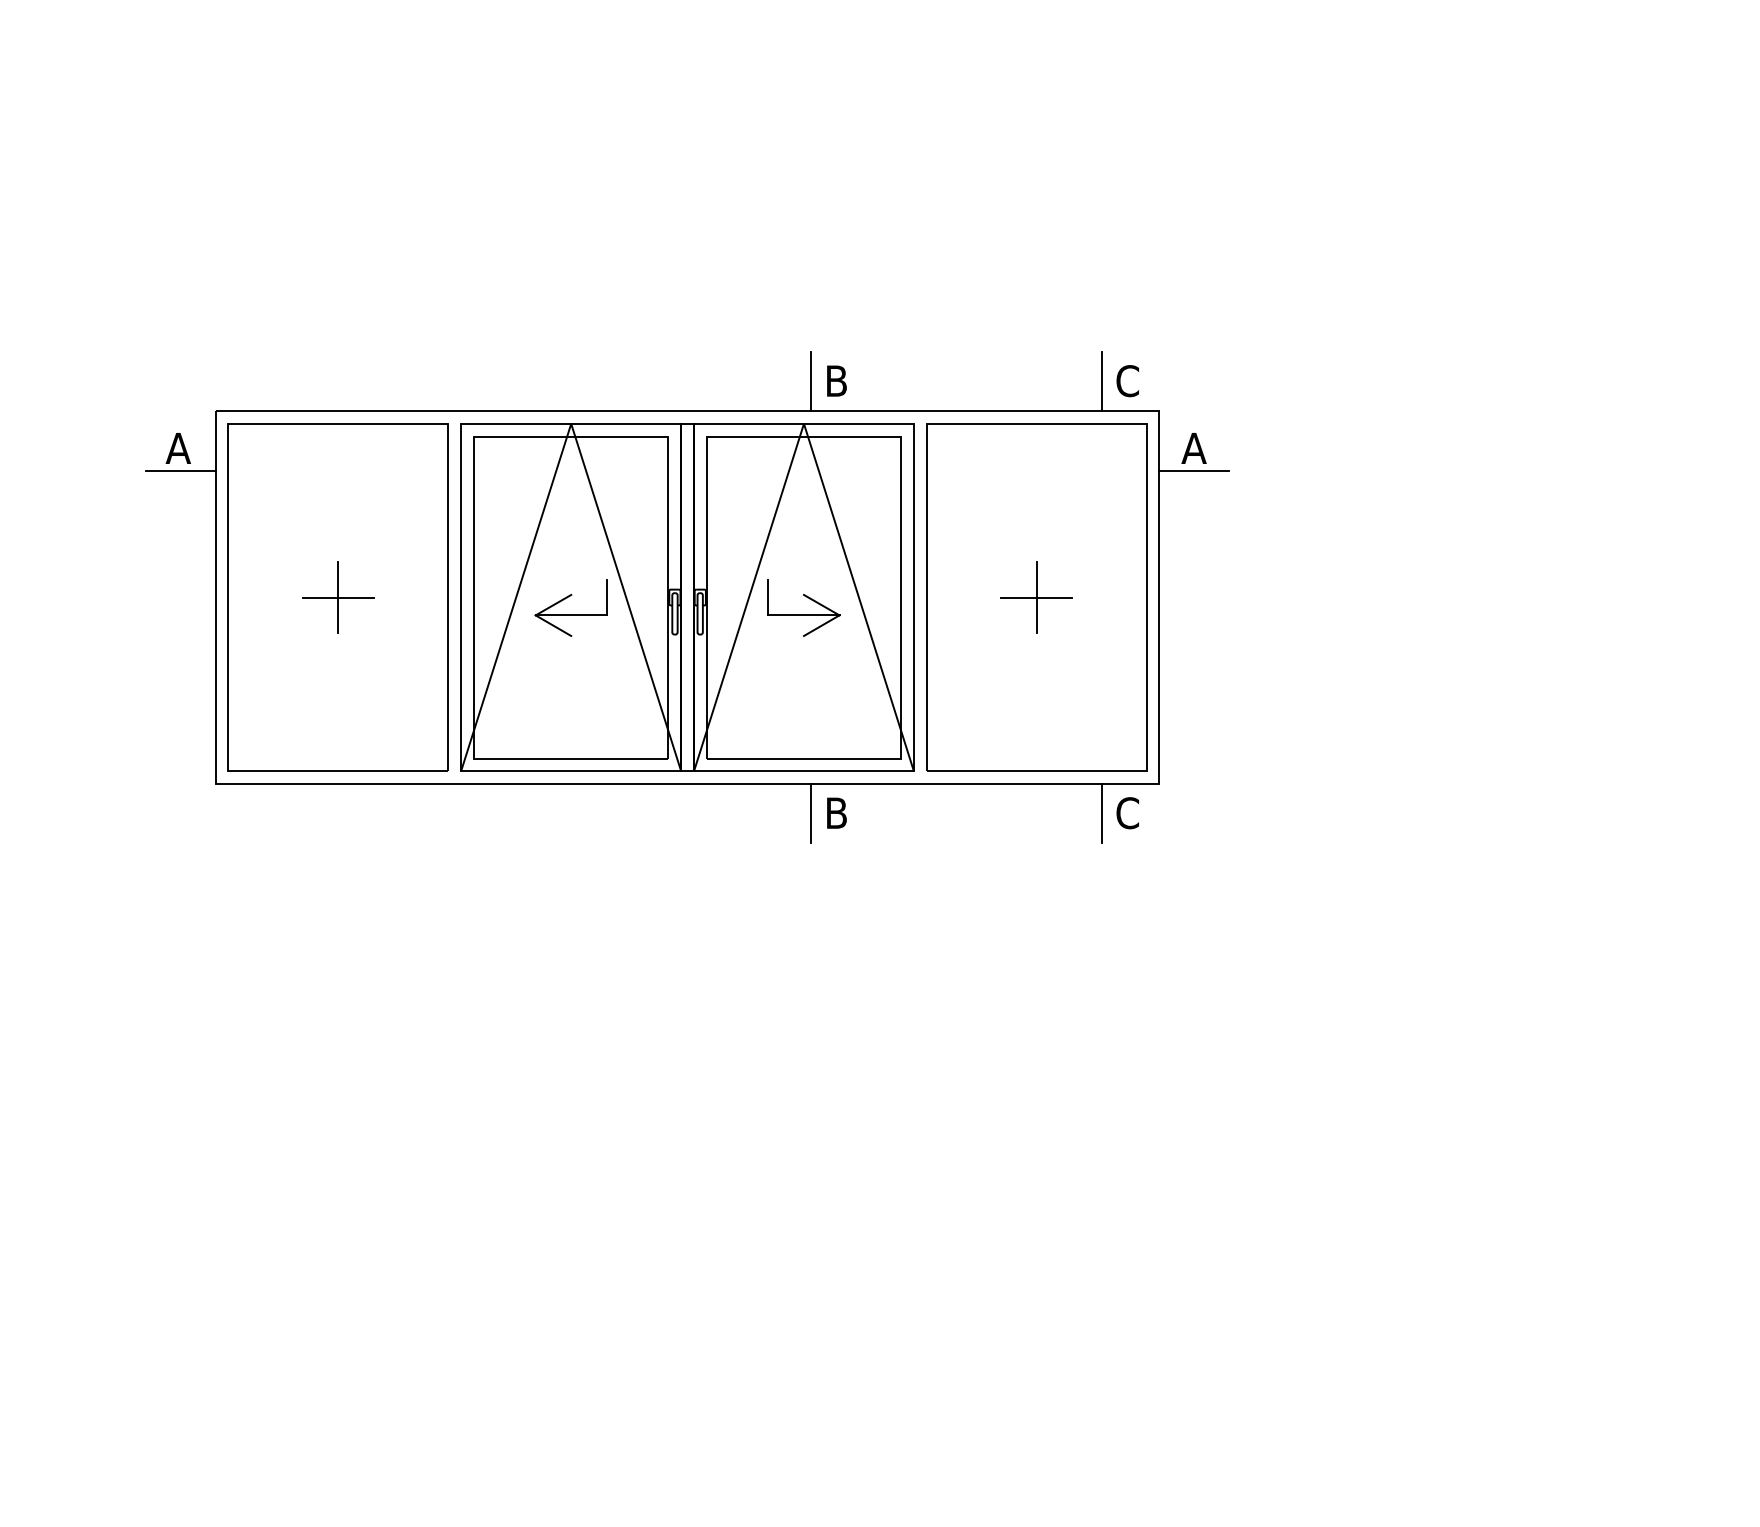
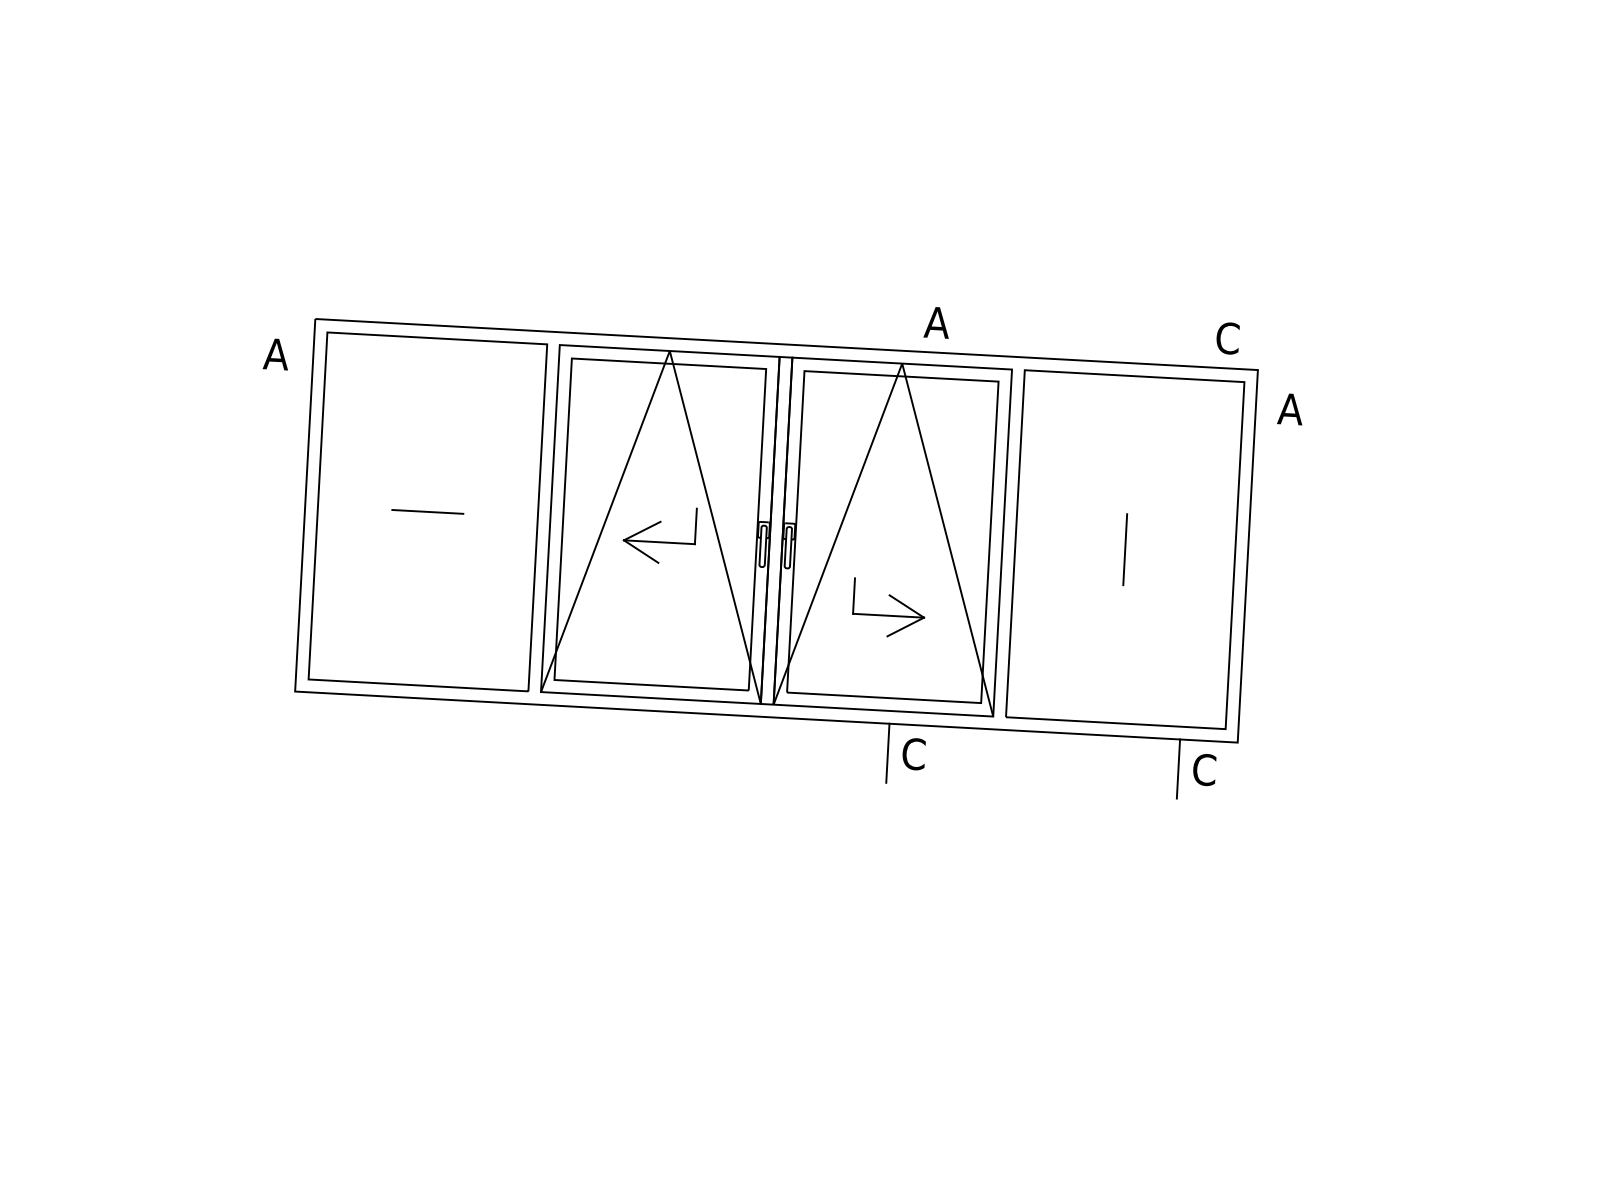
text: (836, 380) -> (937, 322), B -> A
line: (810, 381) -> (911, 321), removed
line: (1101, 381) -> (1201, 337), removed
line: (180, 471) -> (277, 377), removed
line: (1194, 471) -> (1289, 432), removed
line: (338, 597) -> (428, 511), removed
line: (1036, 597) -> (1125, 549), removed
part: (803, 614) -> (888, 614), moved
text: (836, 813) -> (913, 754), B -> C

